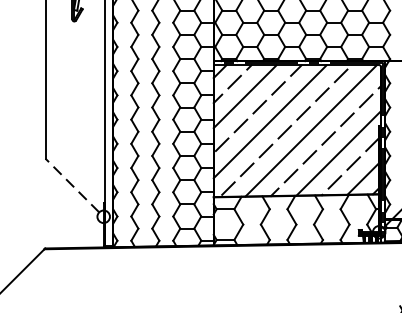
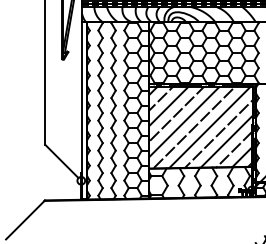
line: (71, 185) -> (61, 161), dashed -> solid

